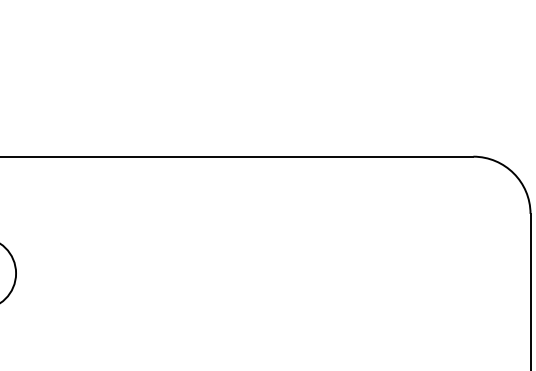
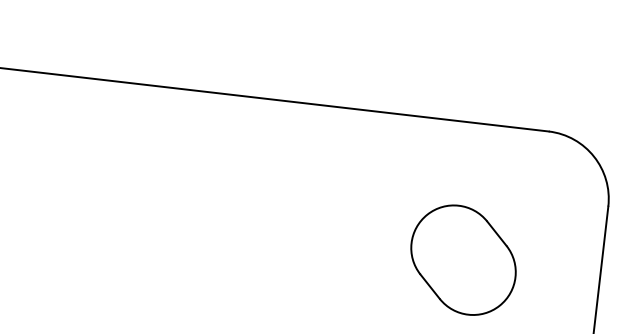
part: (414, 272) -> (463, 259), added

